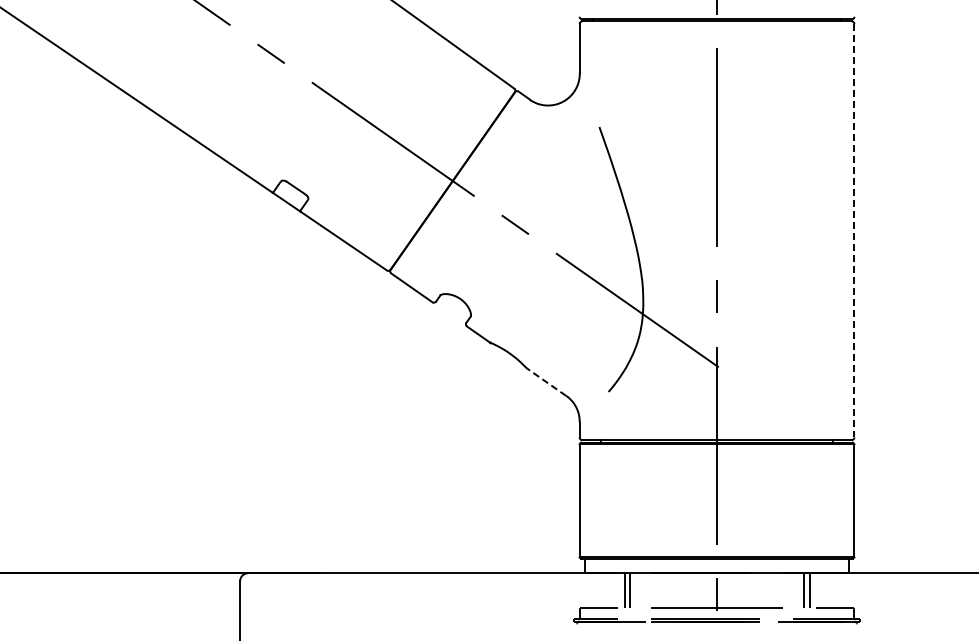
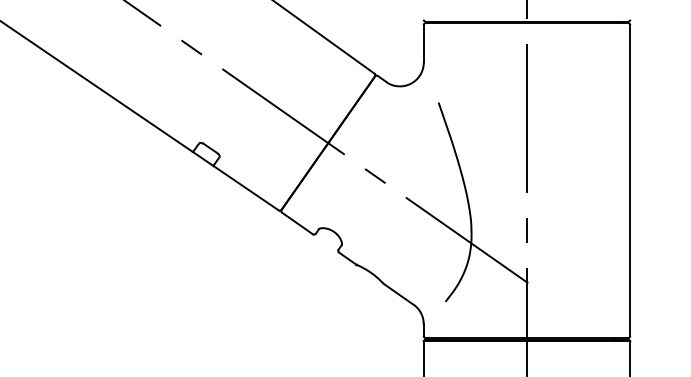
line: (854, 230) -> (630, 180), dashed -> solid
line: (545, 381) -> (398, 293), dashed -> solid

